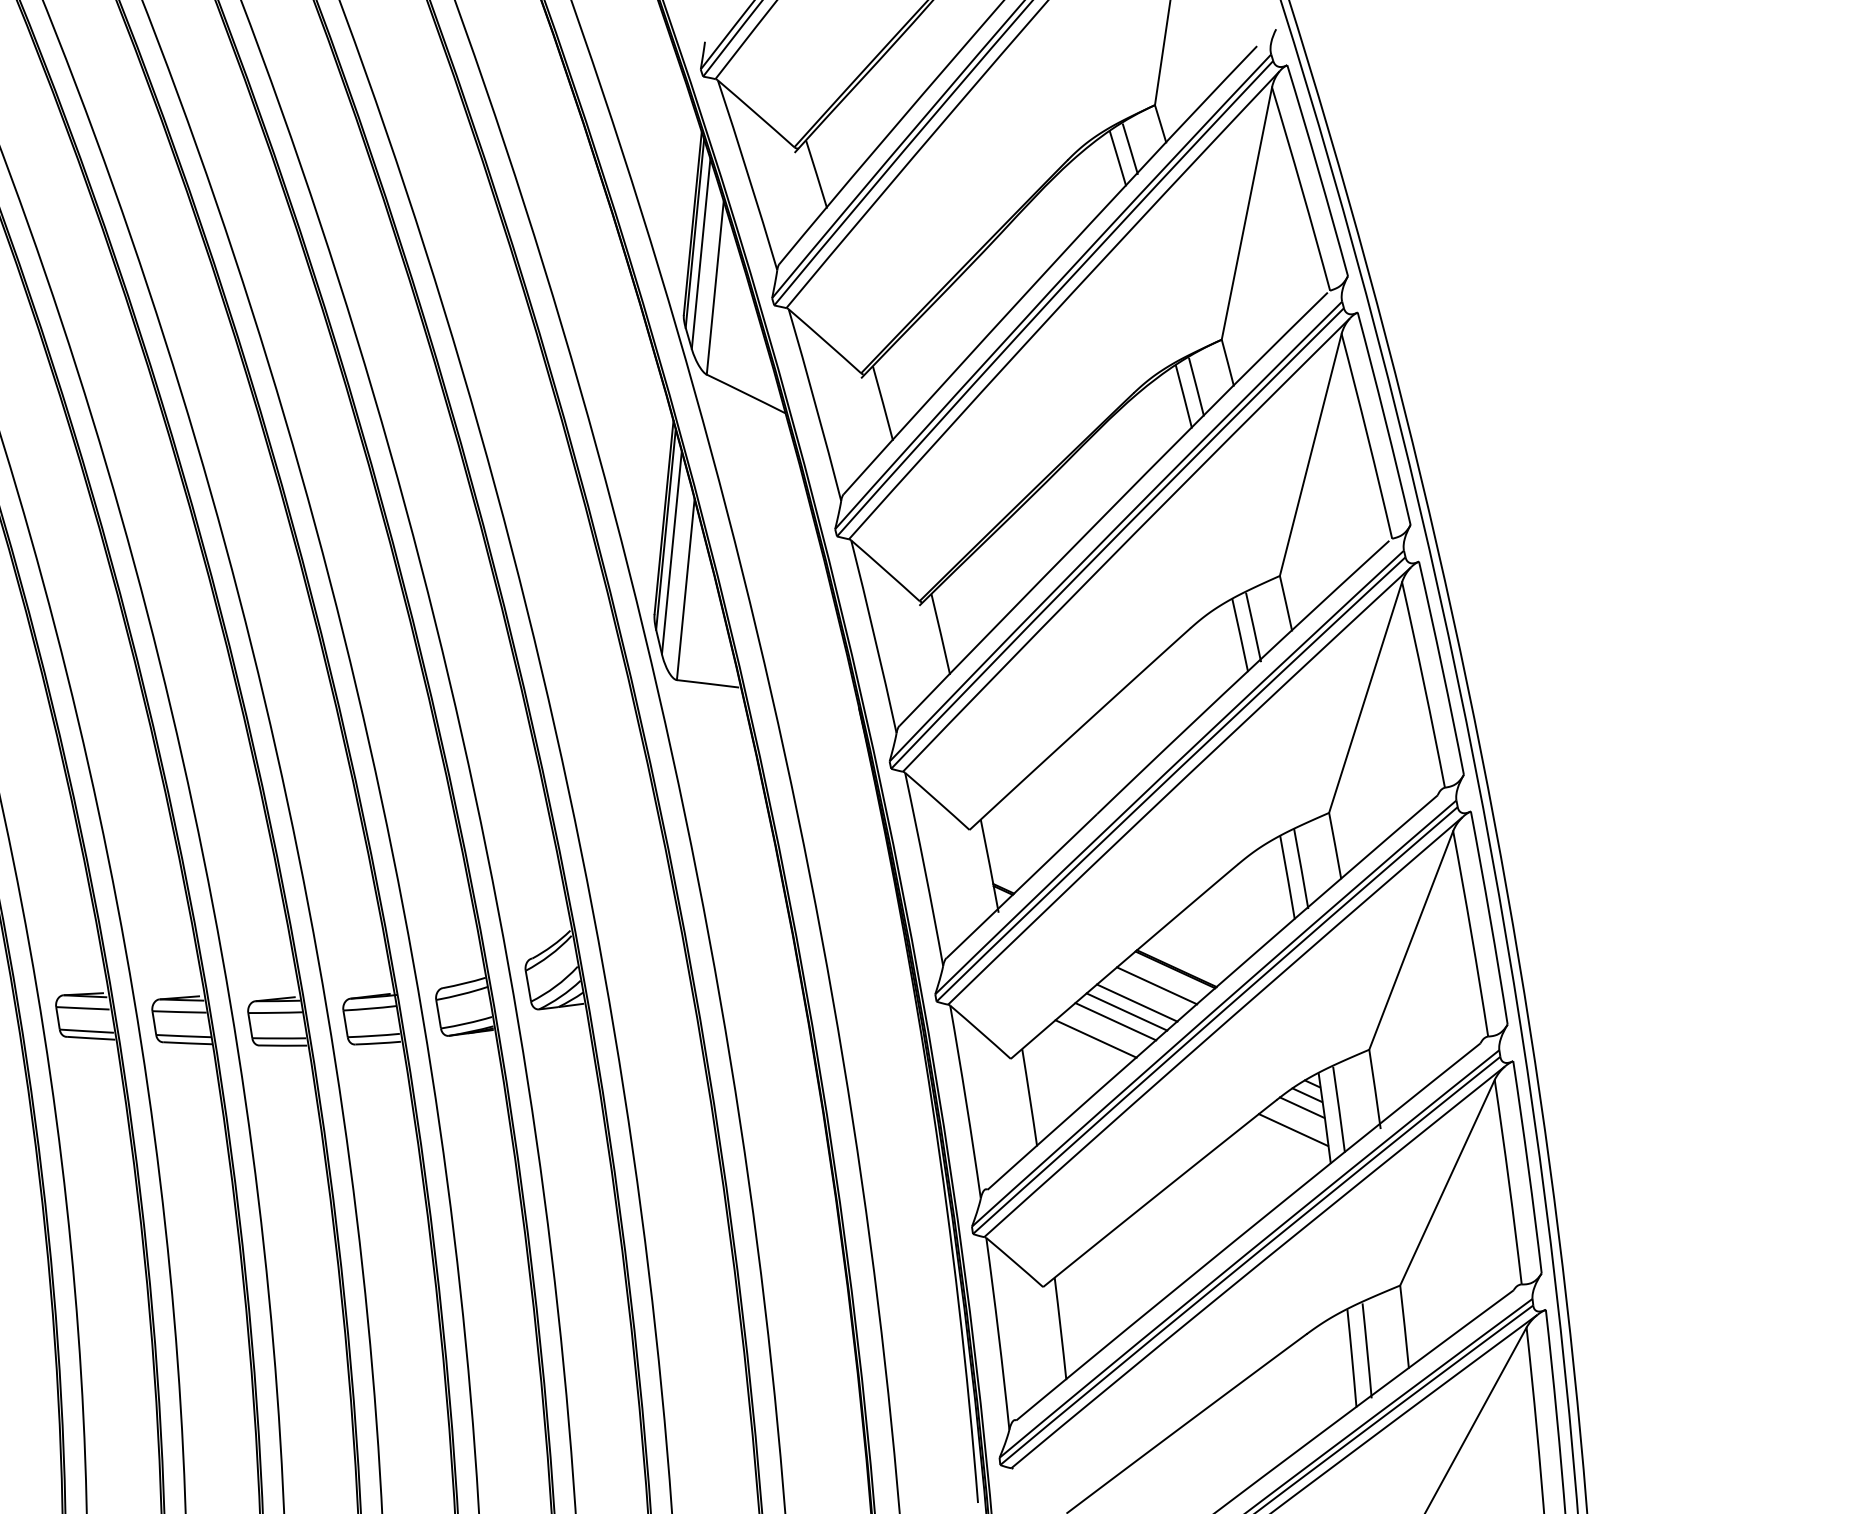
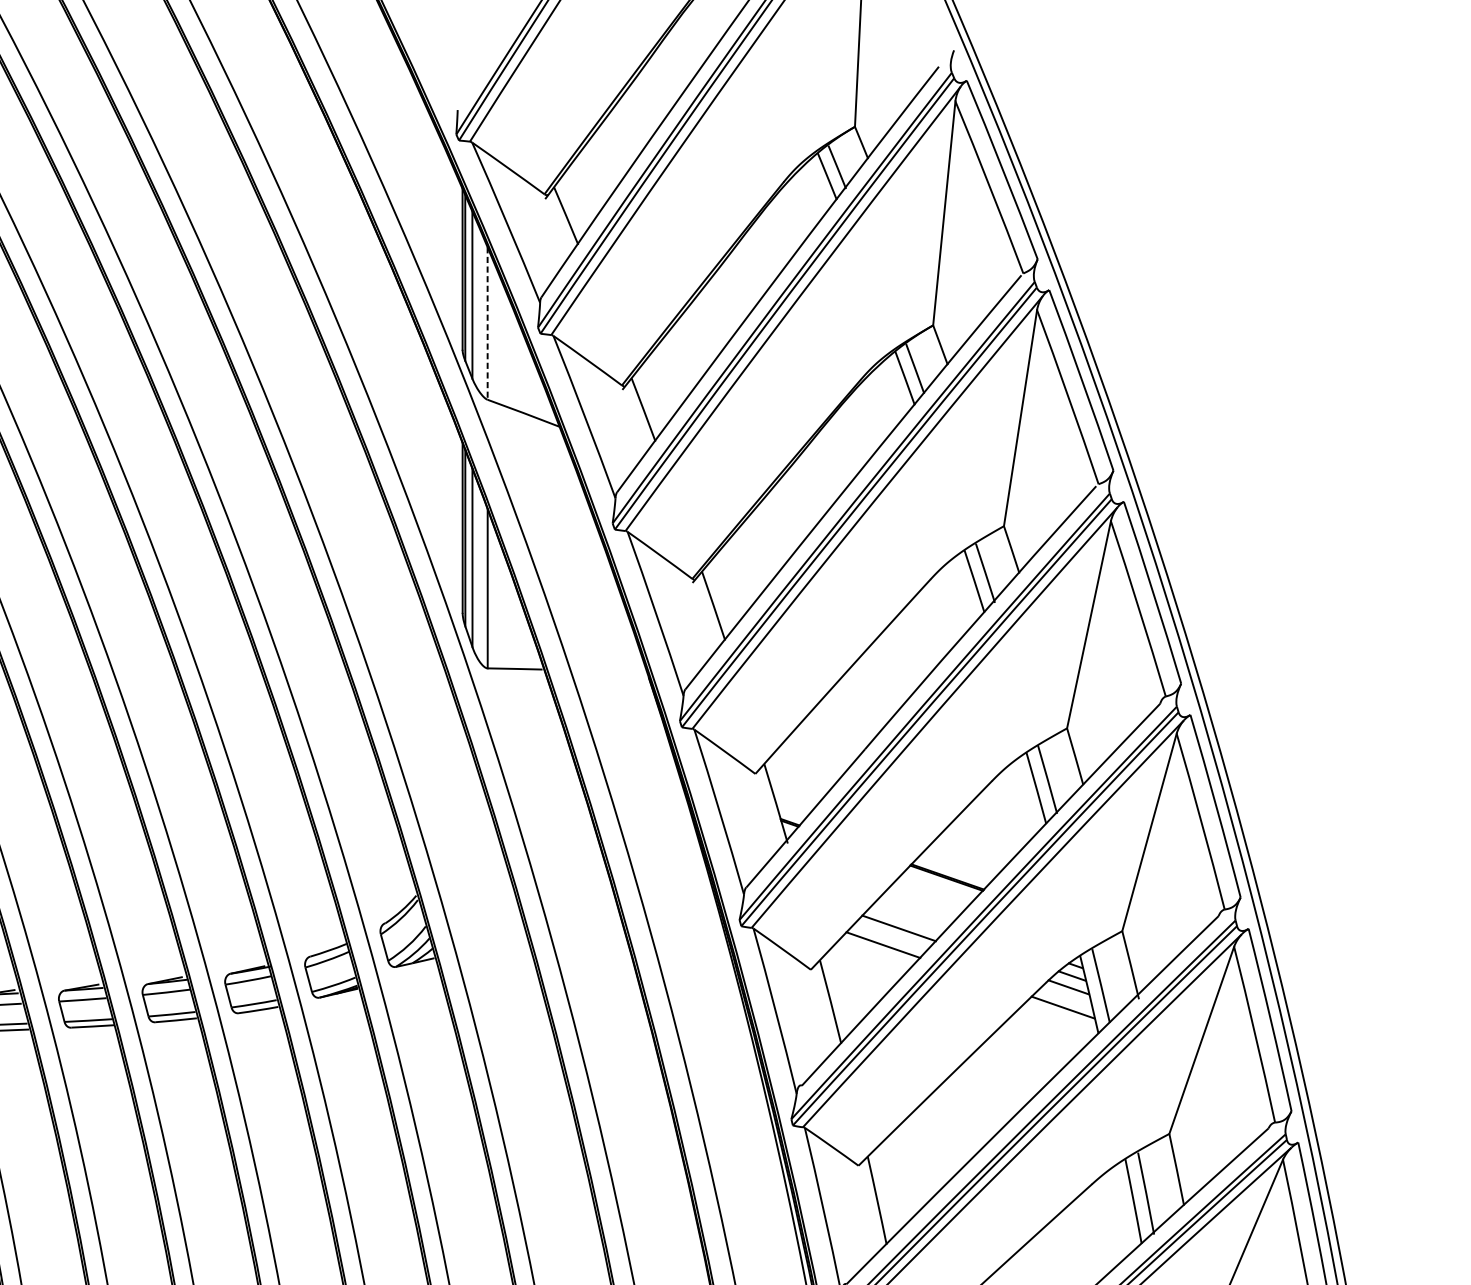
line: (715, 288) -> (487, 324), solid -> dashed
line: (1157, 985) -> (932, 893), removed
line: (1137, 1002) -> (916, 909), removed
line: (1126, 1011) -> (907, 918), removed

